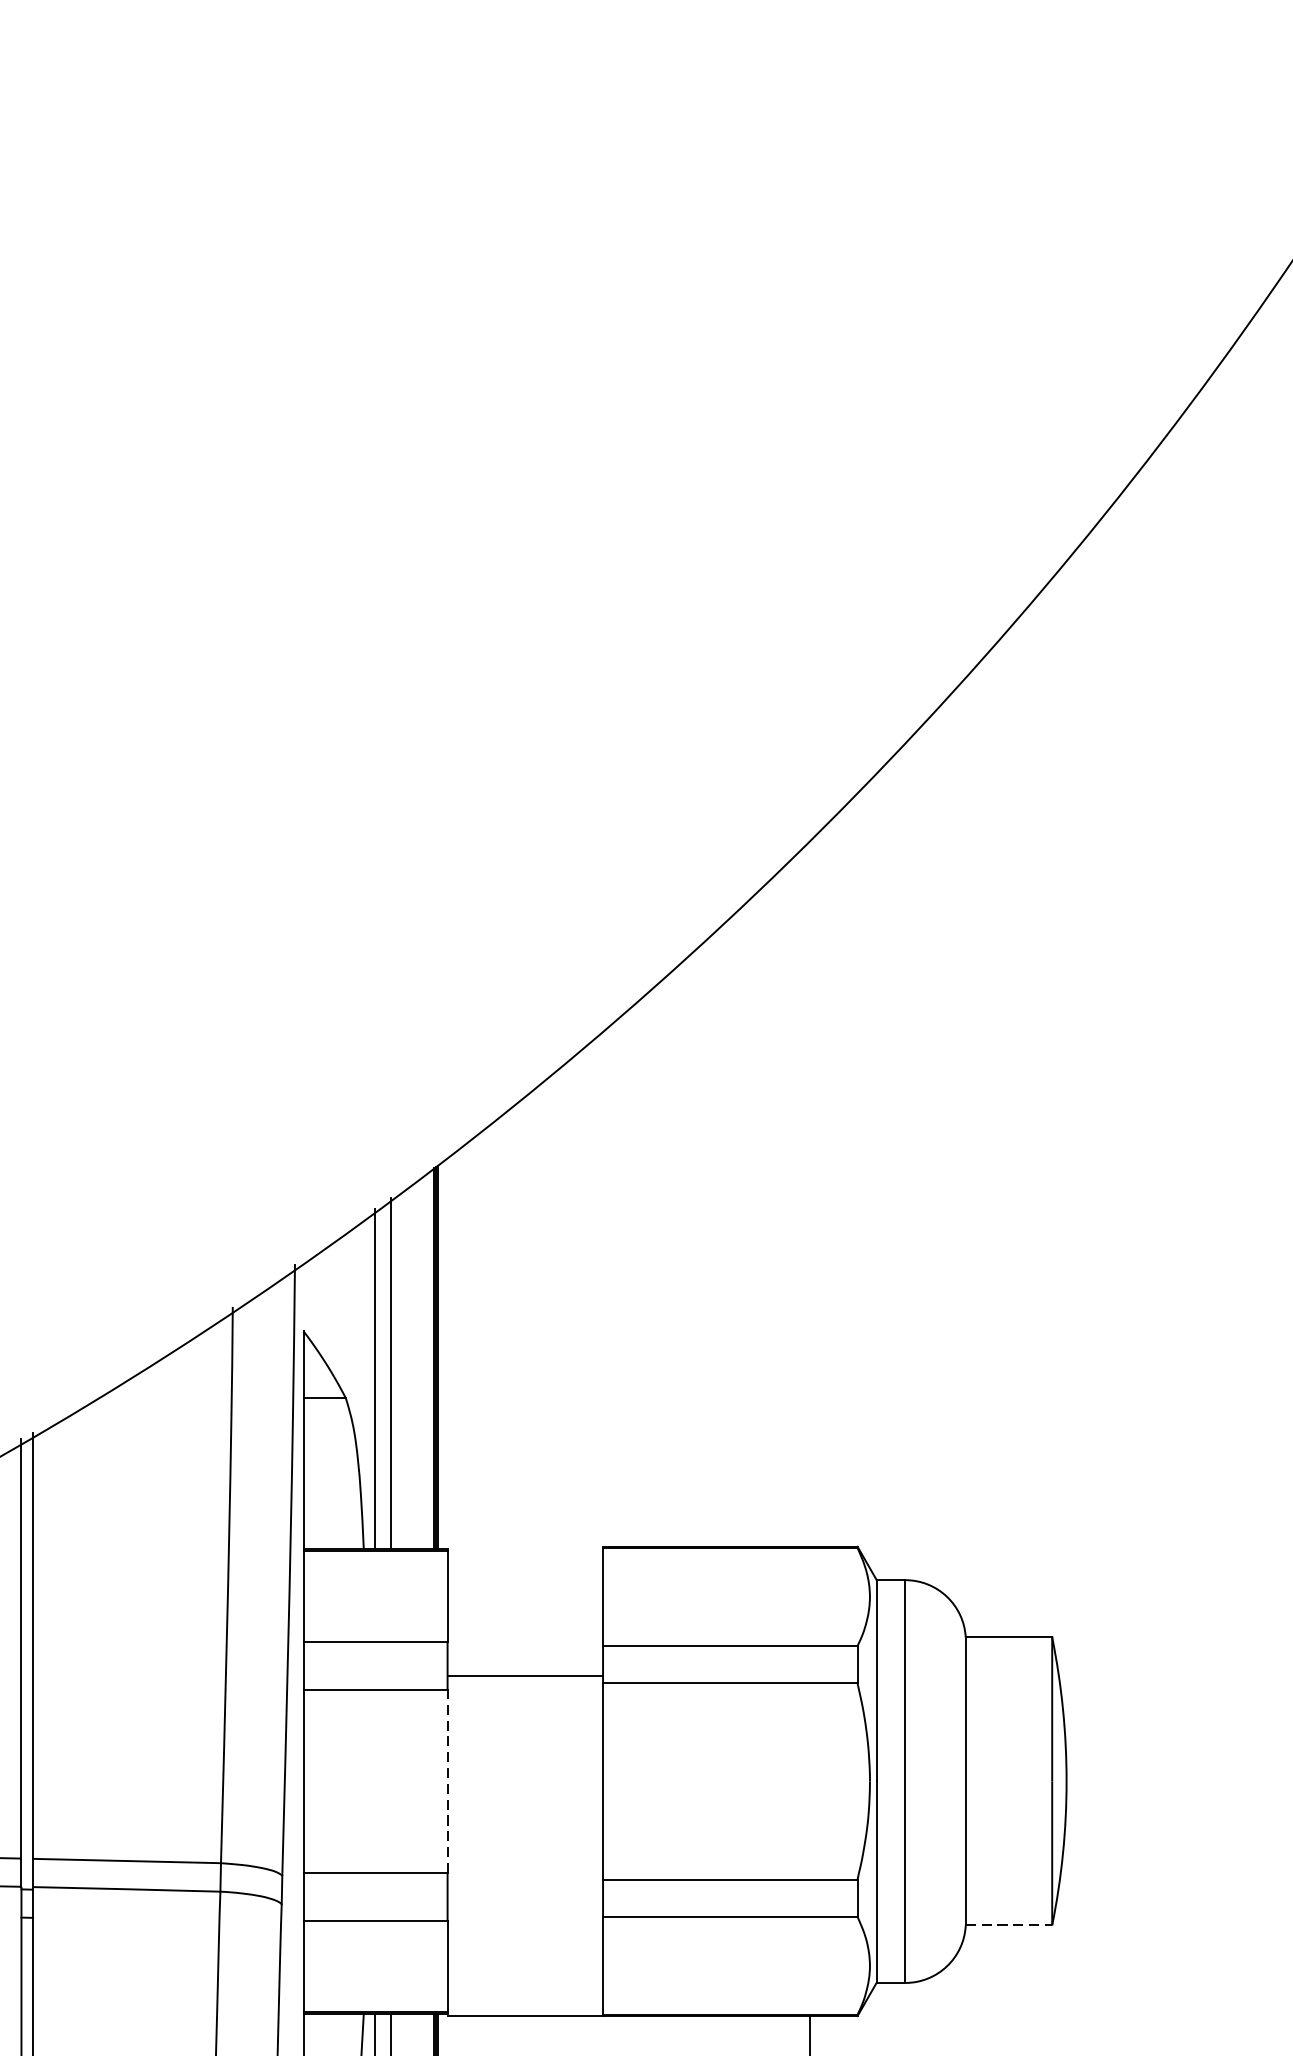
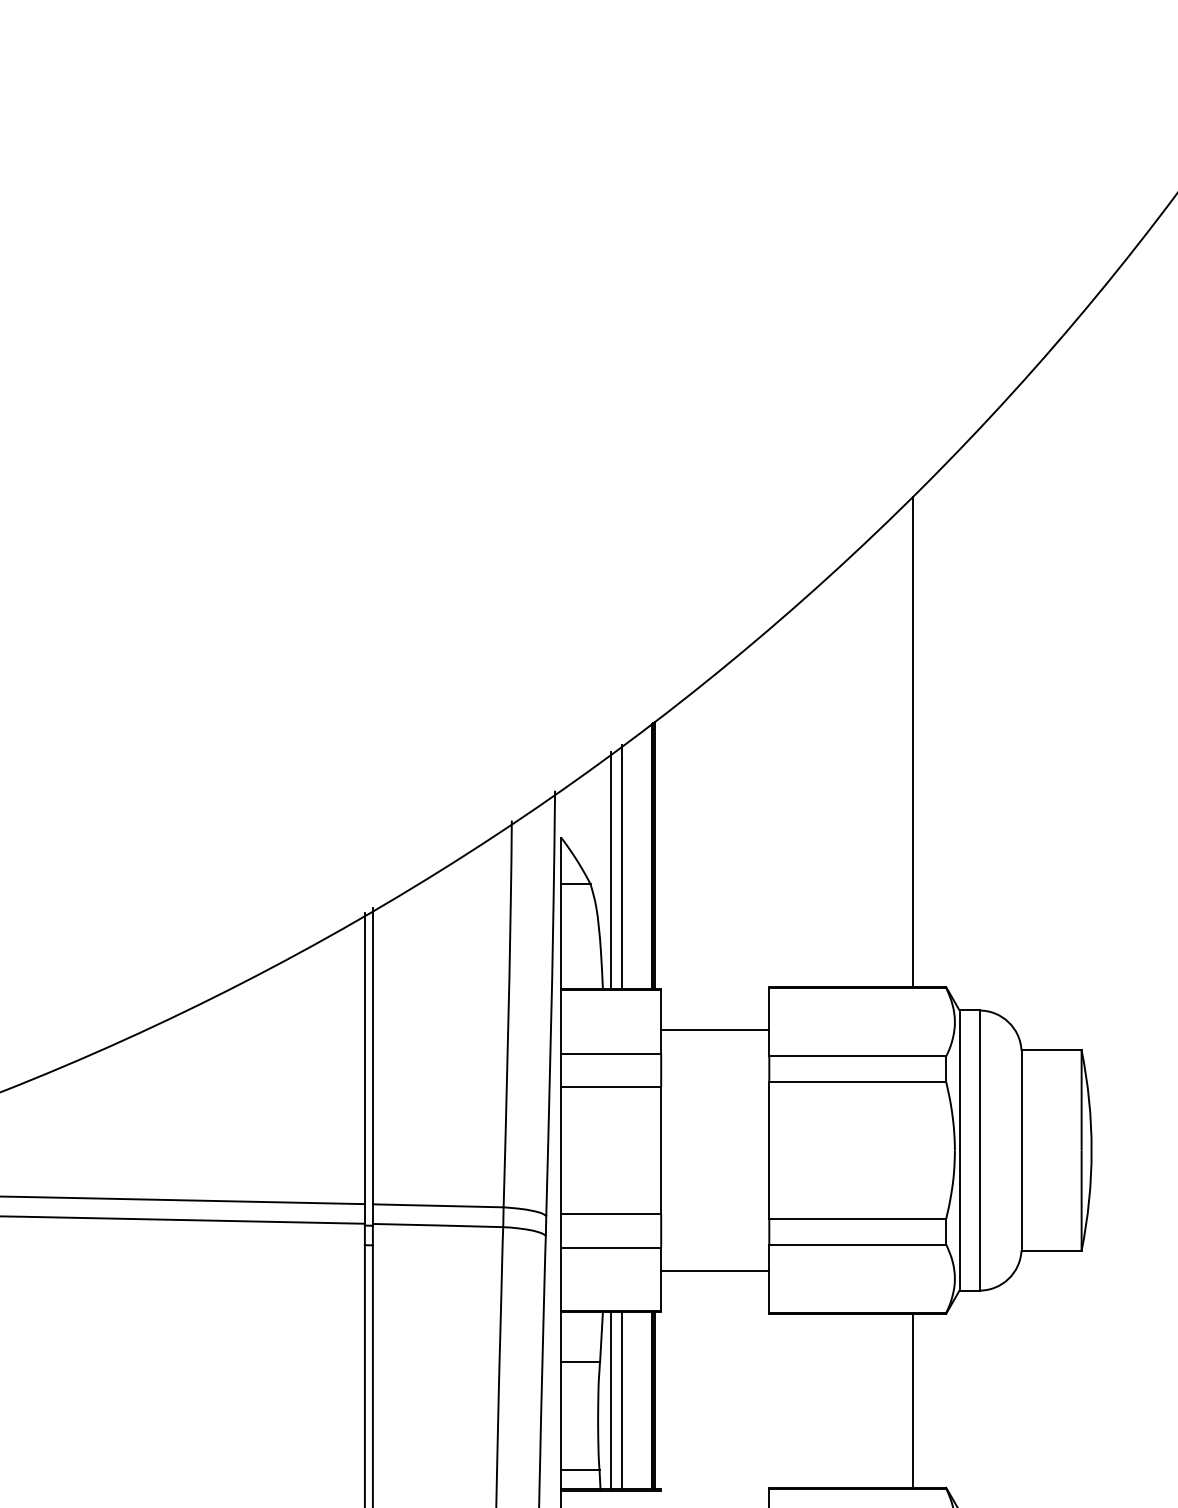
line: (810, 1193) -> (913, 741), added
line: (525, 1676) -> (715, 1030), moved
line: (448, 1781) -> (661, 1150), dashed -> solid
line: (1010, 1925) -> (1052, 1250), dashed -> solid
line: (525, 2015) -> (715, 1270), moved

